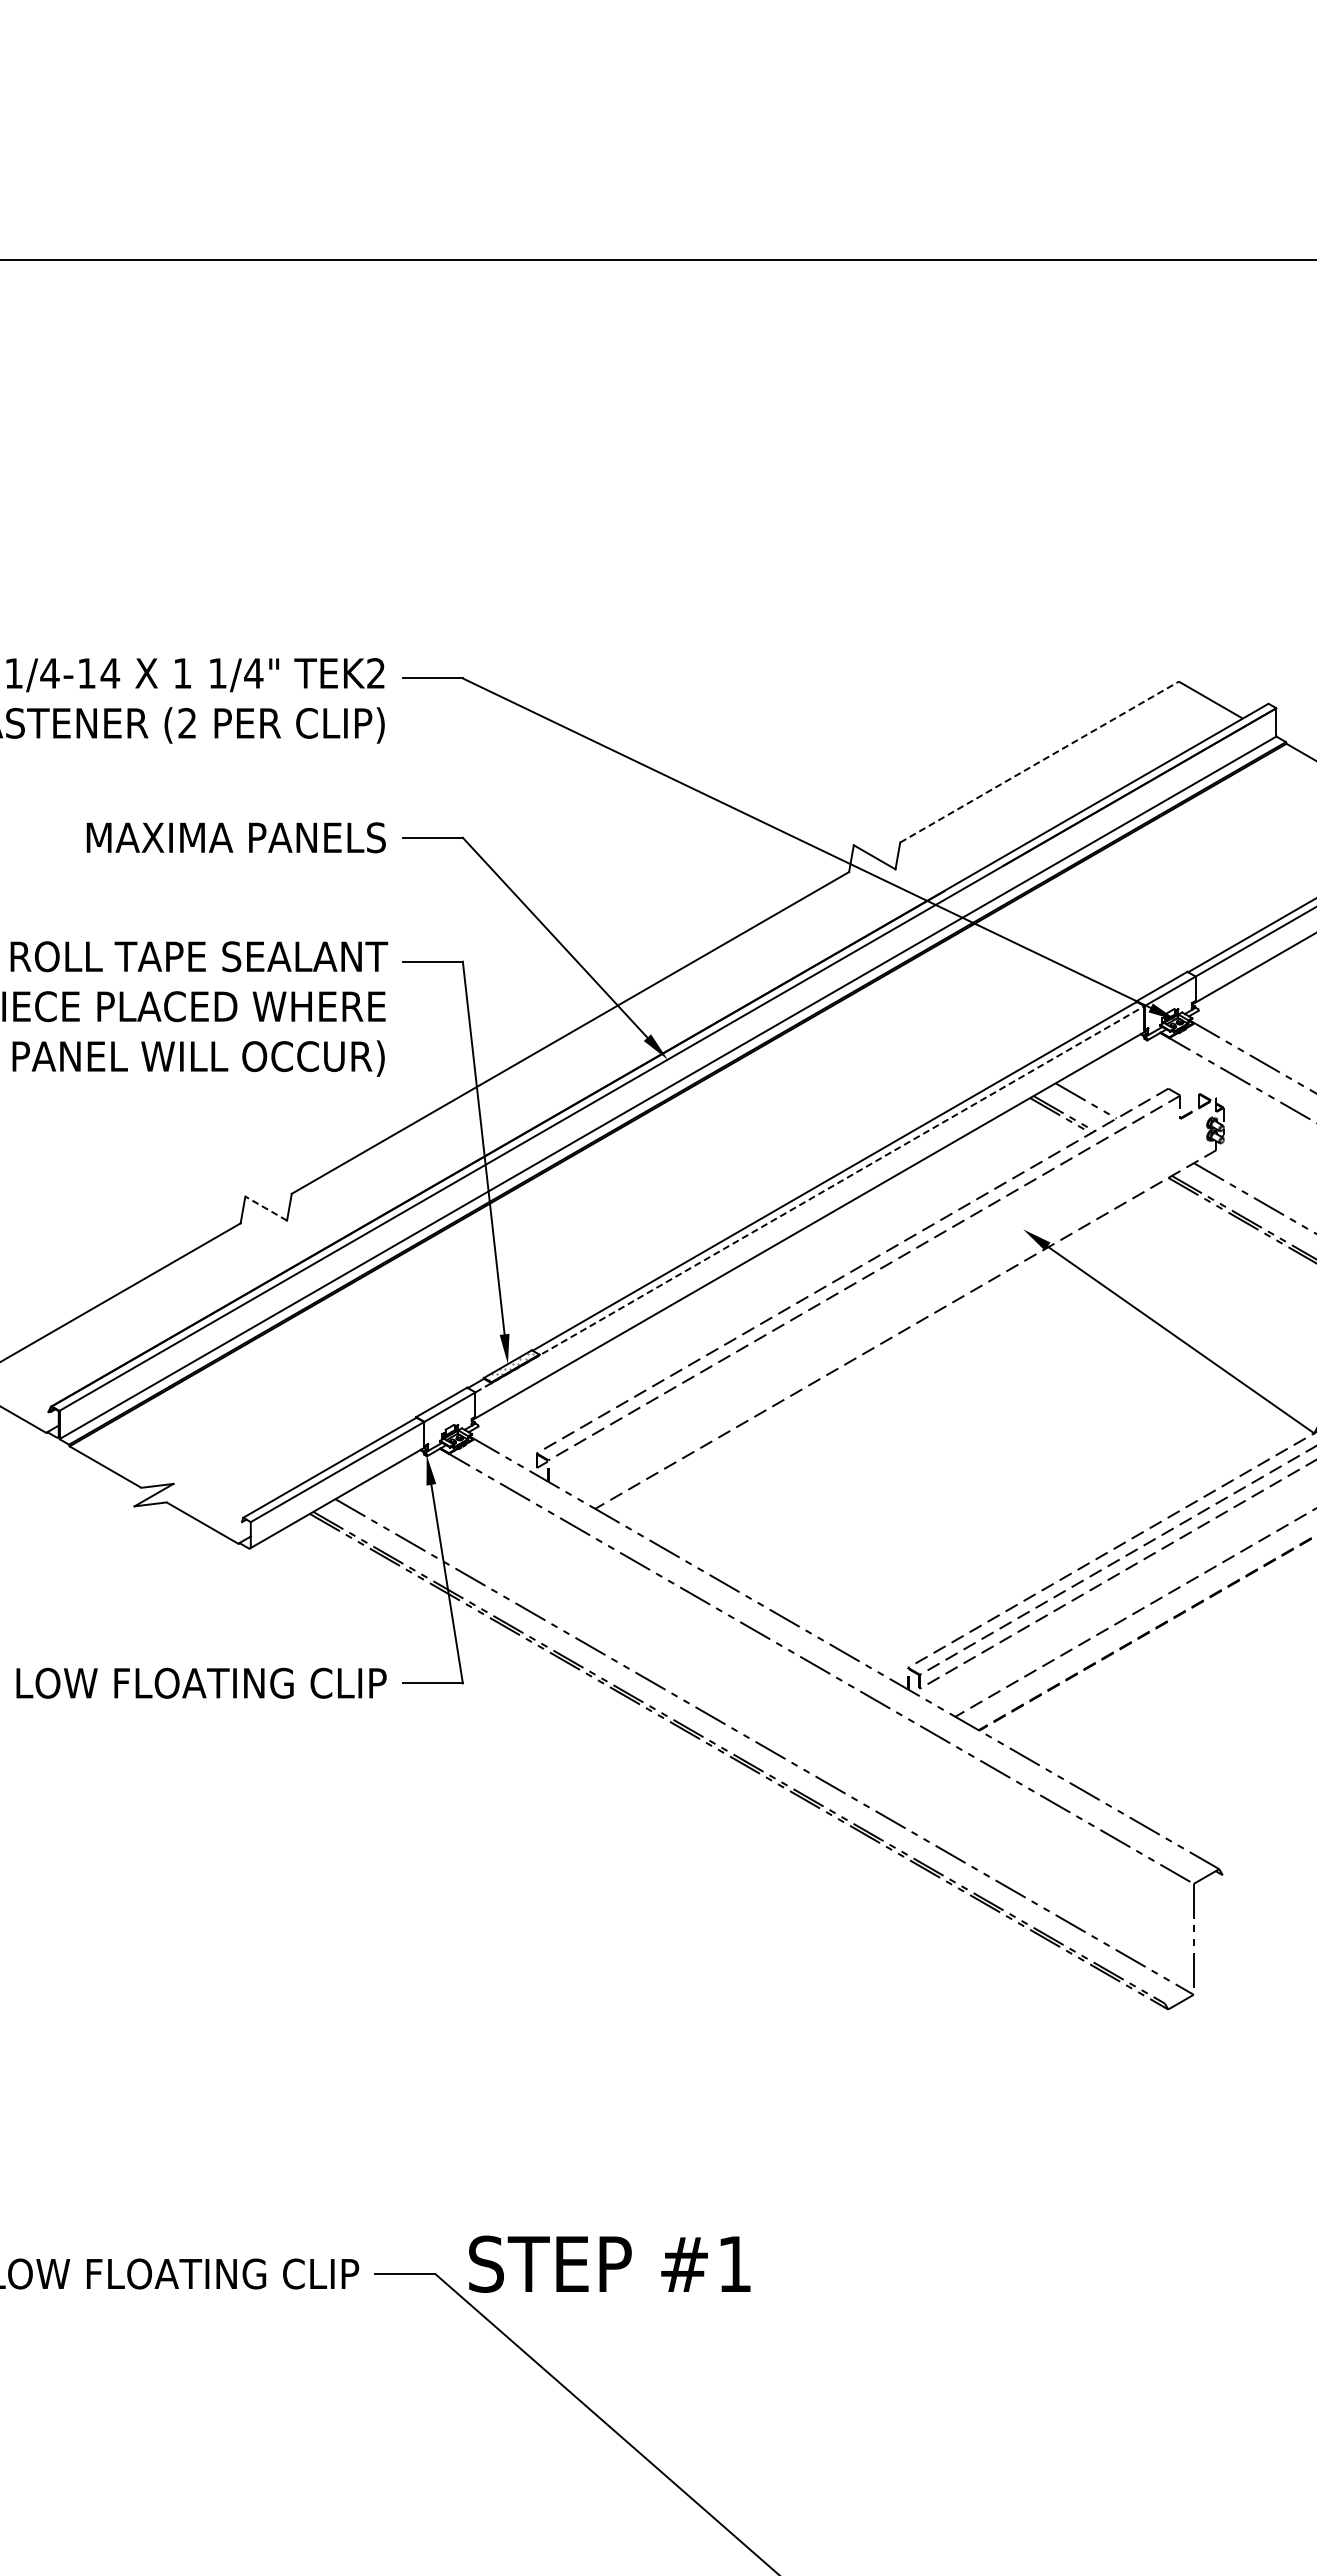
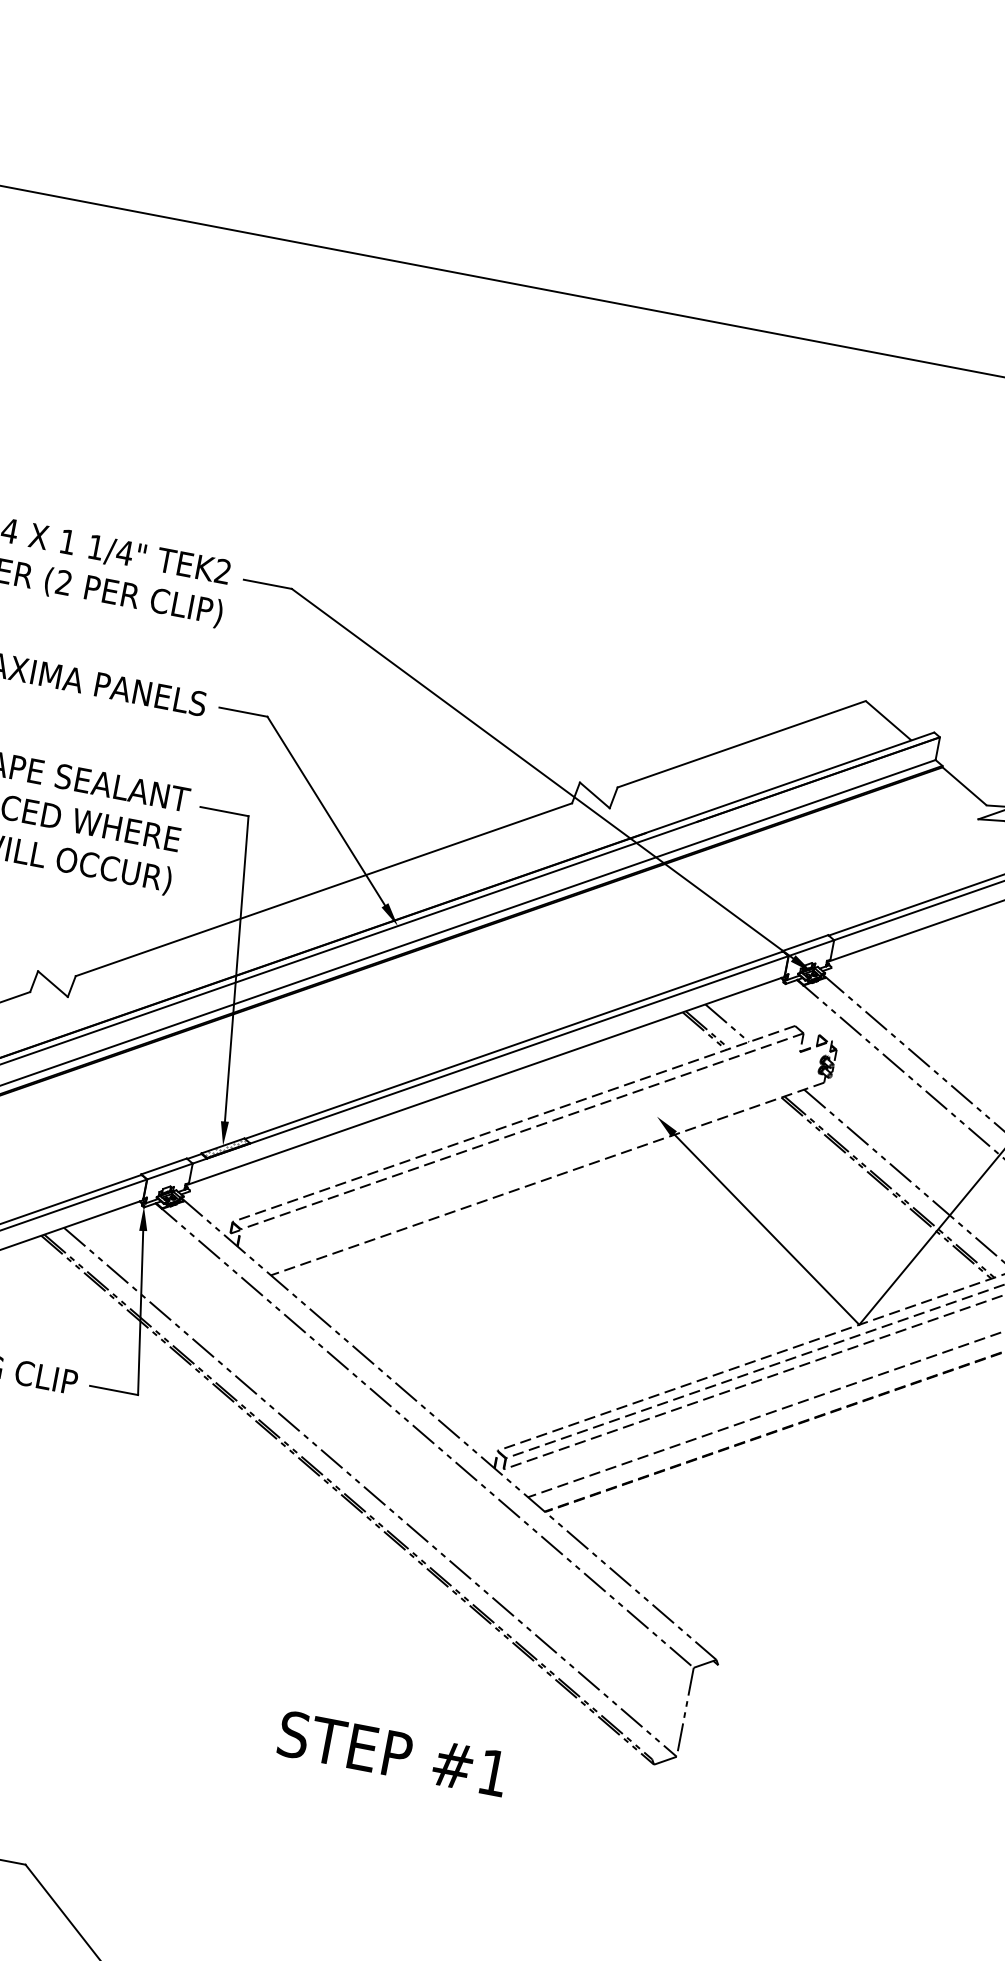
line: (1039, 762) -> (741, 744), dashed -> solid
line: (810, 1199) -> (491, 1060), dashed -> solid
line: (265, 1208) -> (52, 983), dashed -> solid
text: (609, 2263) -> (392, 1753), moved

